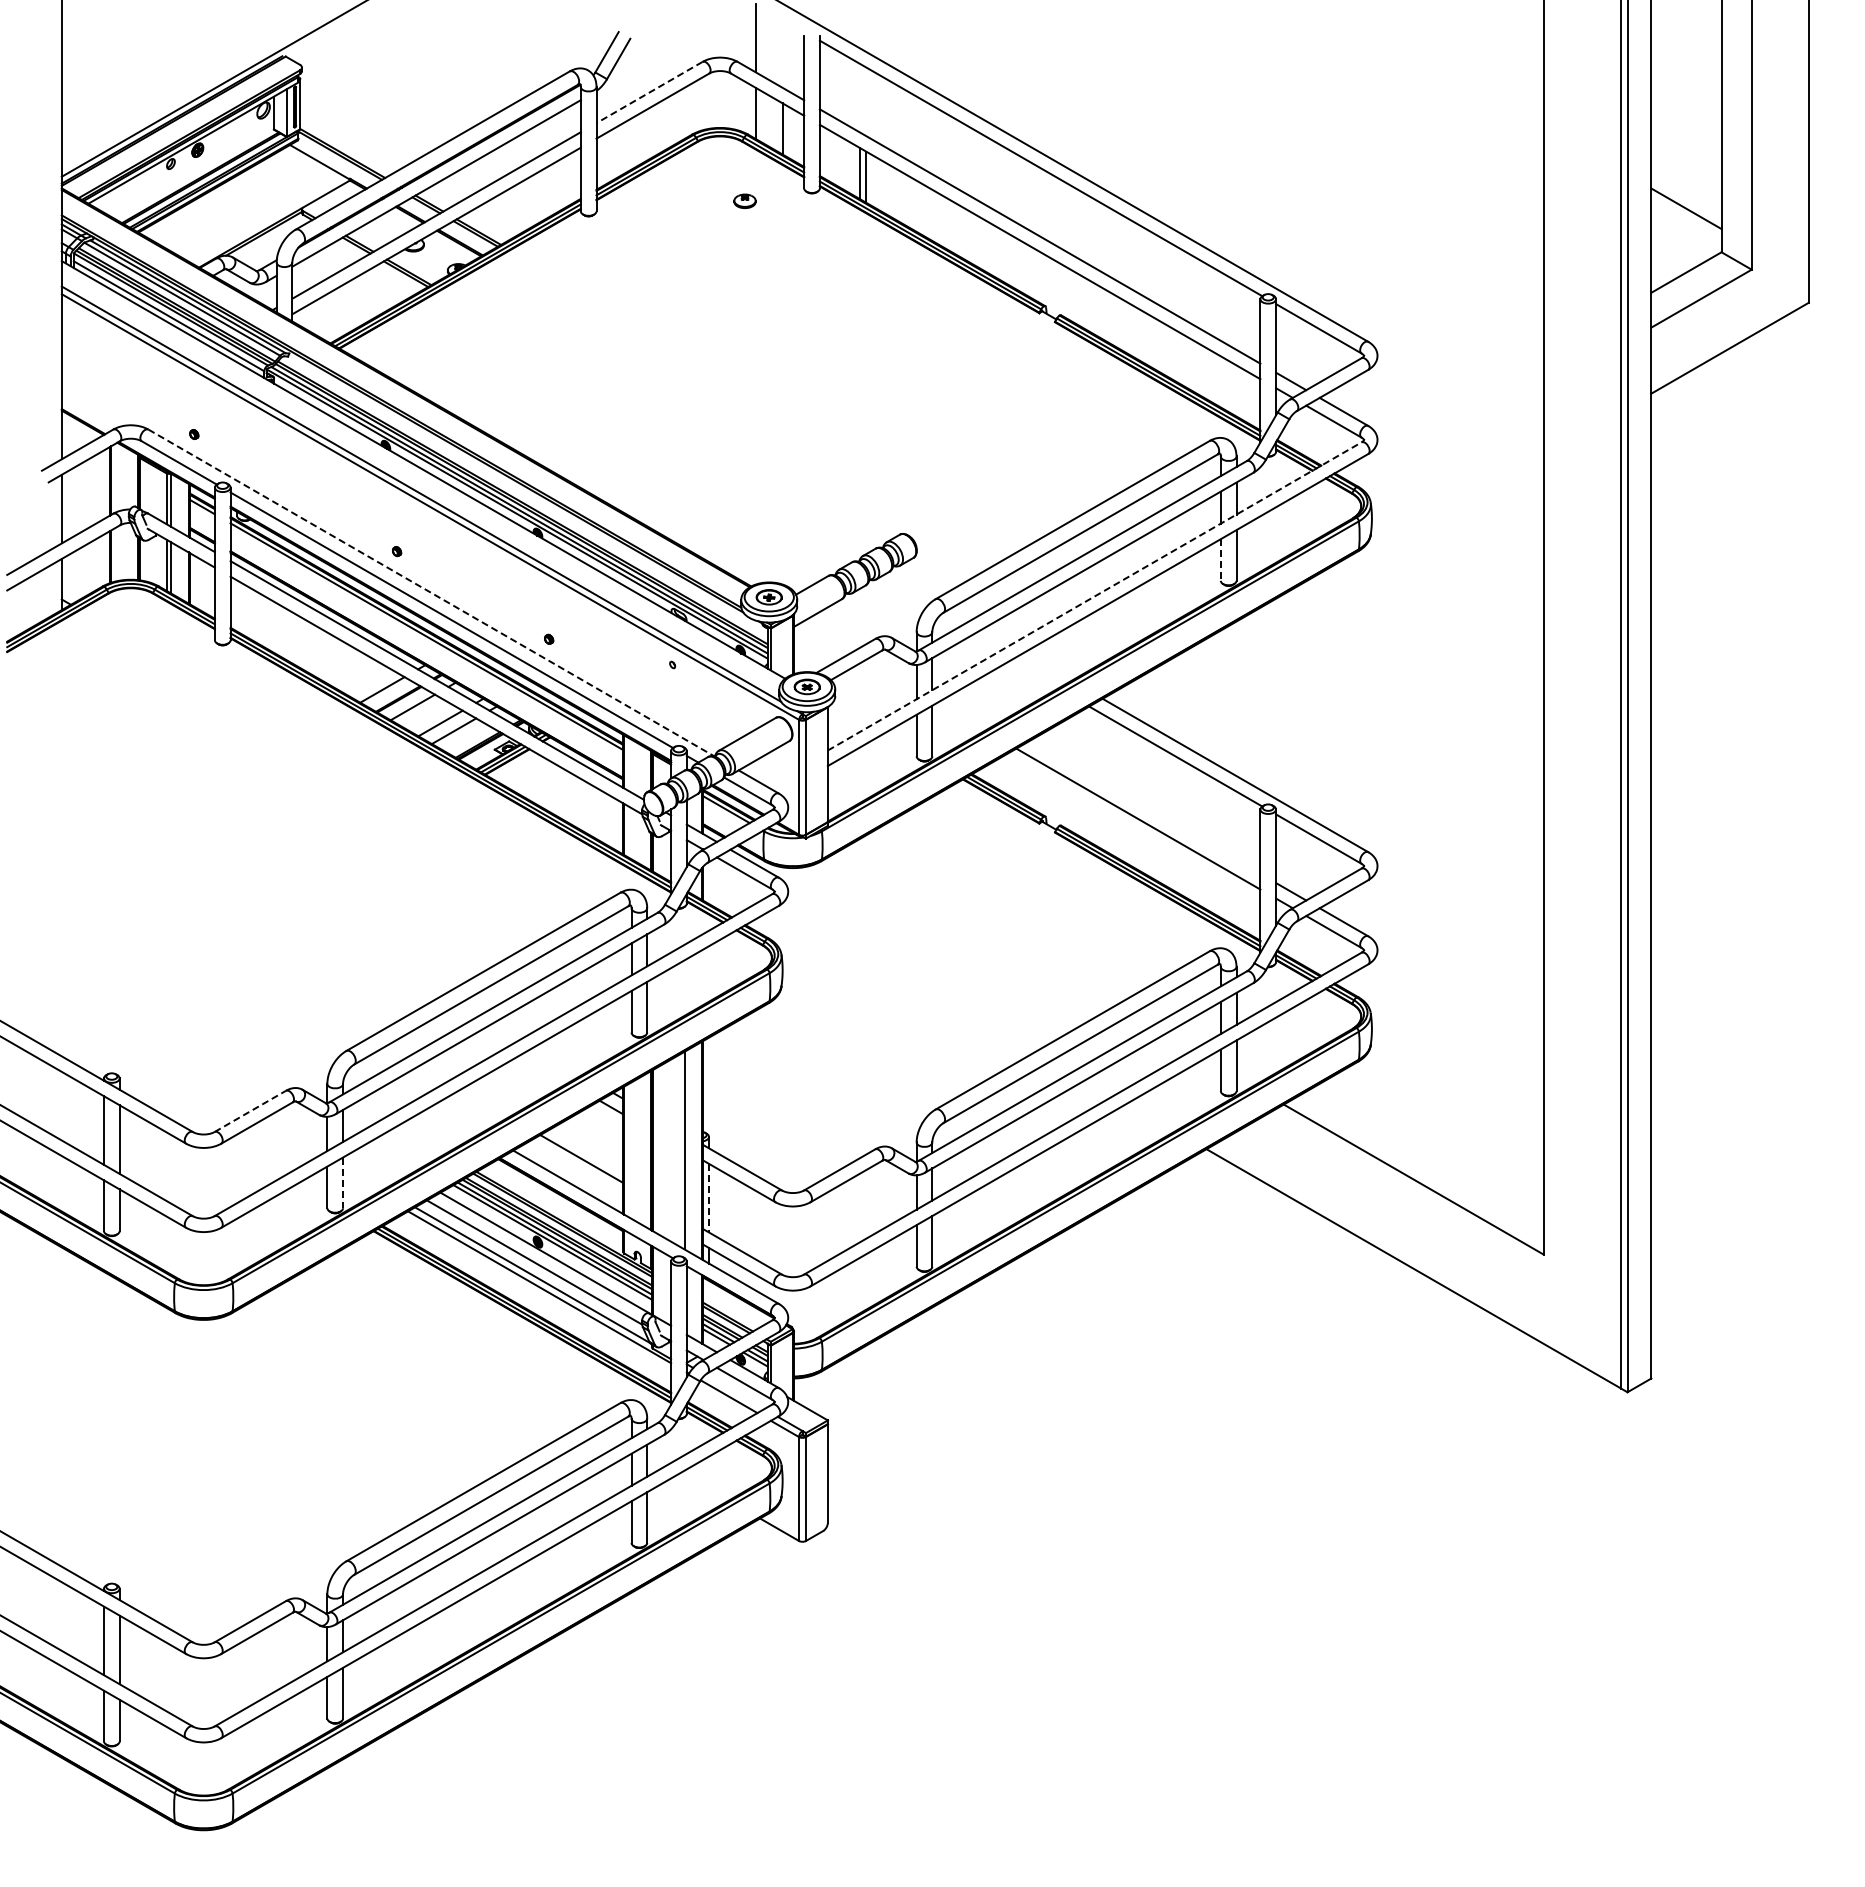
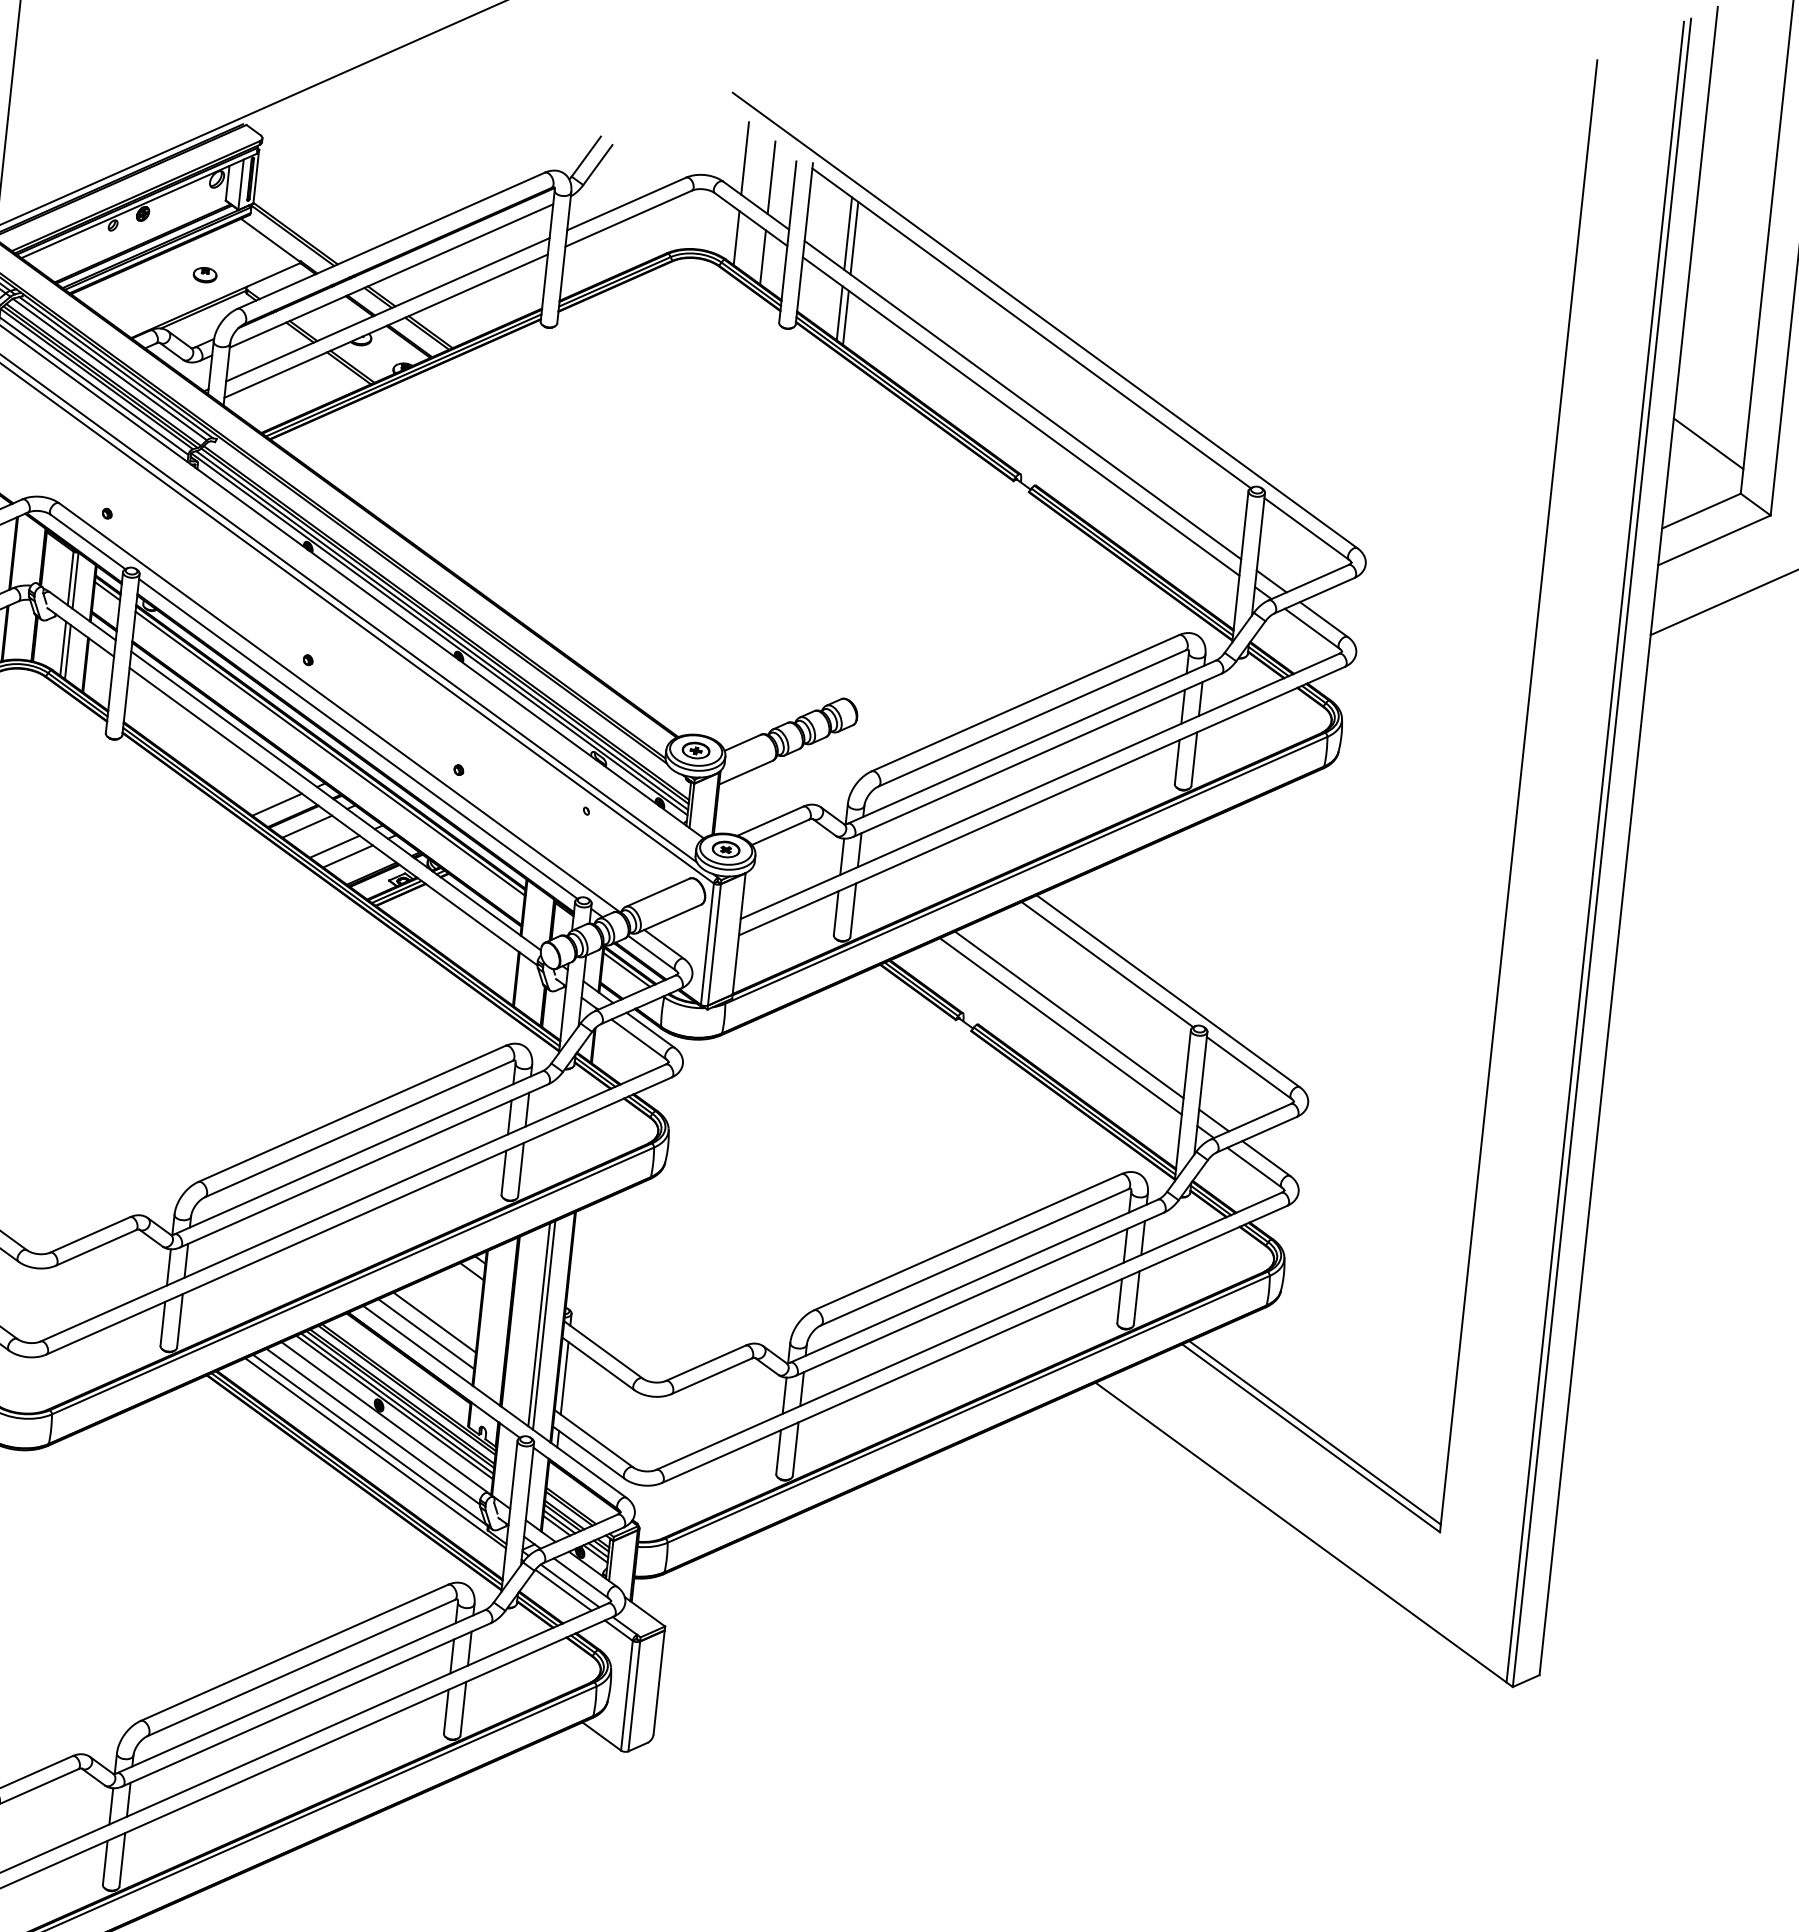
line: (782, 53) -> (771, 177), added
line: (649, 92) -> (626, 203), dashed -> solid
line: (859, 97) -> (847, 232), added
line: (866, 101) -> (854, 237), added
part: (744, 200) -> (204, 274), moved
line: (1220, 560) -> (1176, 762), dashed -> solid
line: (432, 593) -> (340, 708), dashed -> solid
line: (1095, 596) -> (1040, 786), dashed -> solid
line: (1144, 807) -> (1068, 1014), added
line: (250, 1111) -> (90, 1235), dashed -> solid
line: (679, 1150) -> (538, 1324), added
line: (574, 1170) -> (425, 1333), added
line: (1416, 1173) -> (1314, 1432), added
line: (343, 1183) -> (180, 1321), dashed -> solid
line: (708, 1198) -> (564, 1378), dashed -> solid
line: (734, 1391) -> (569, 1585), added

